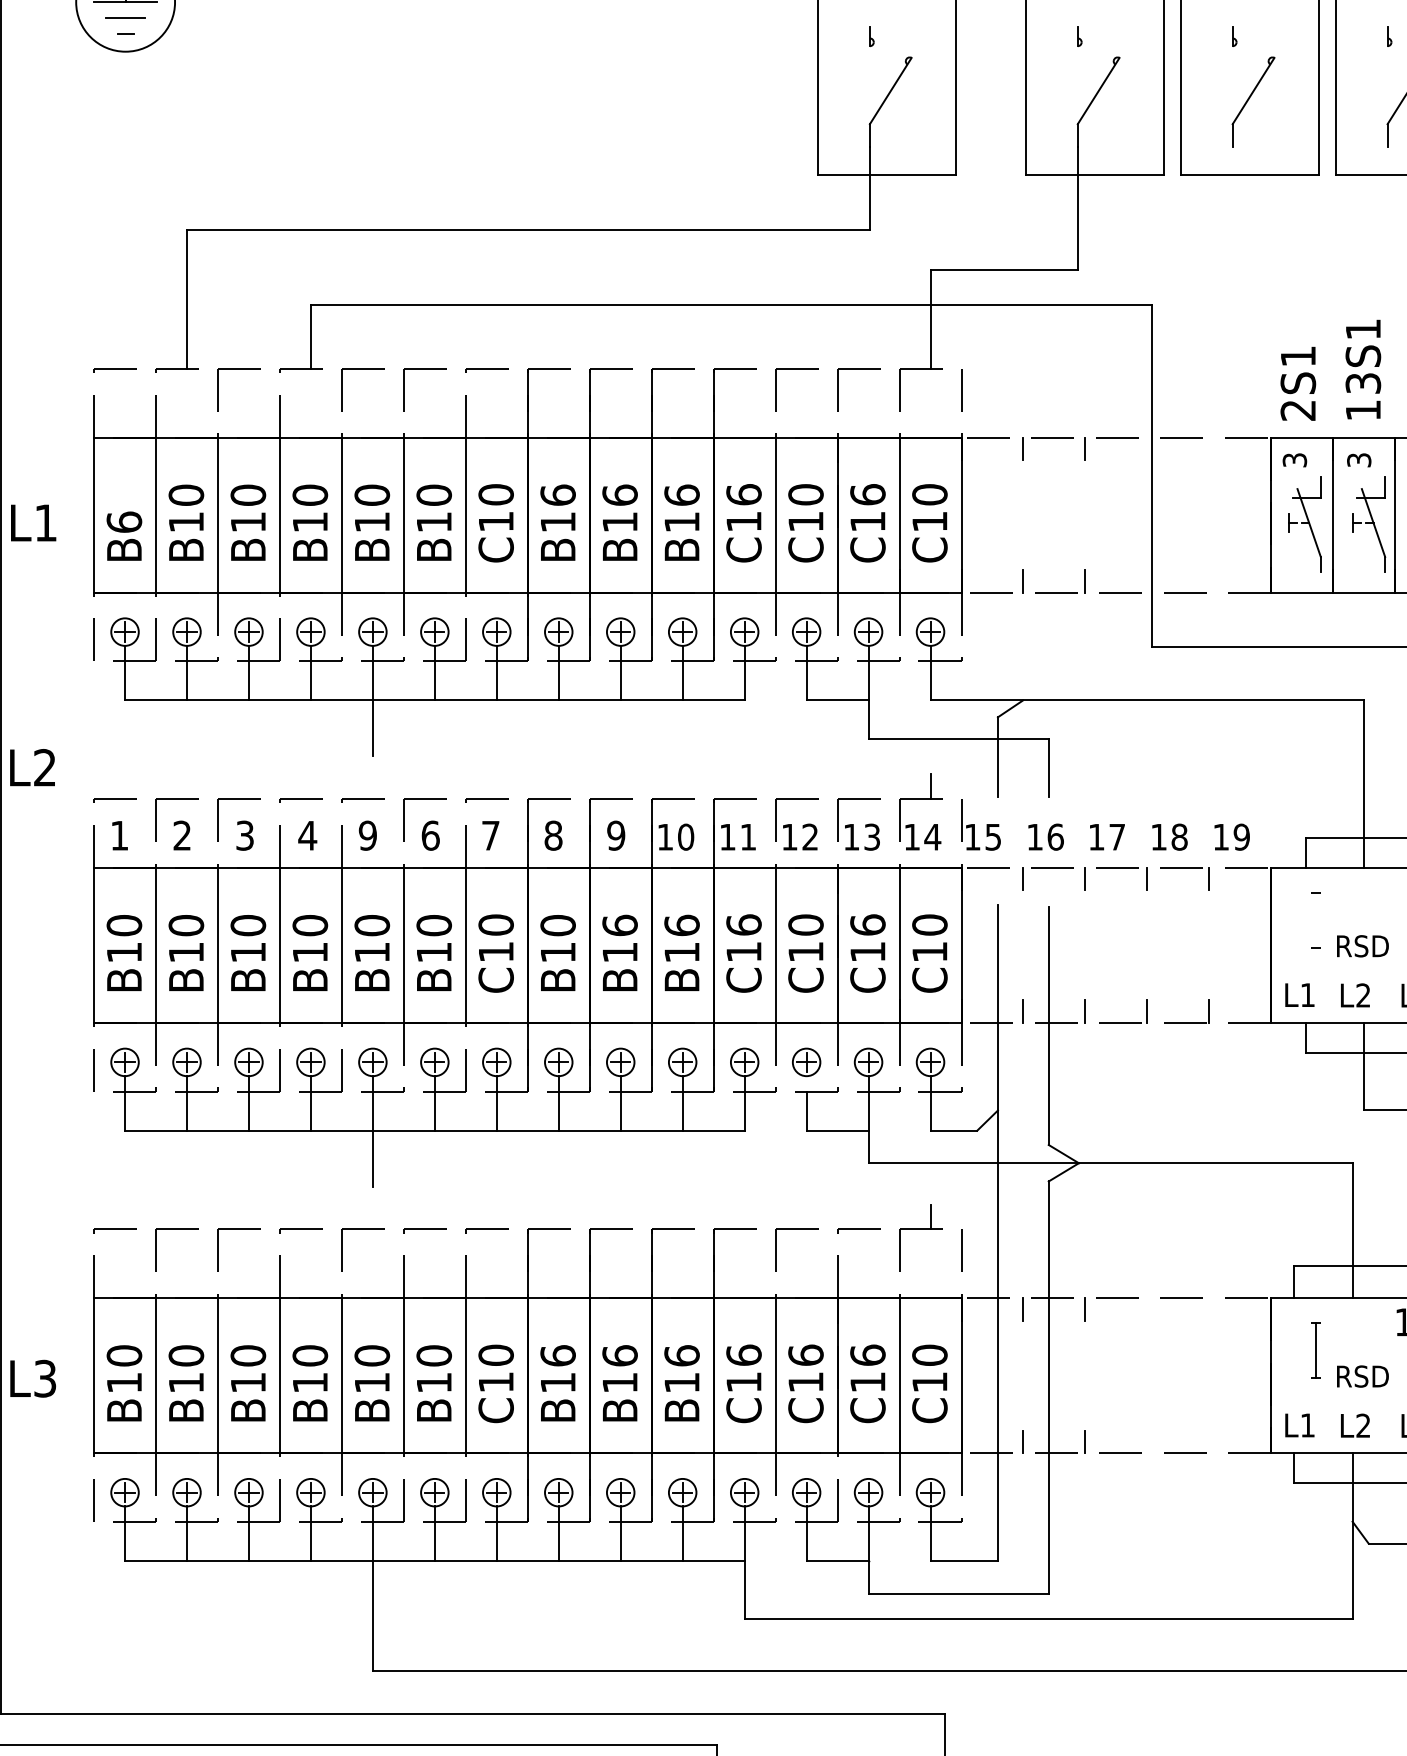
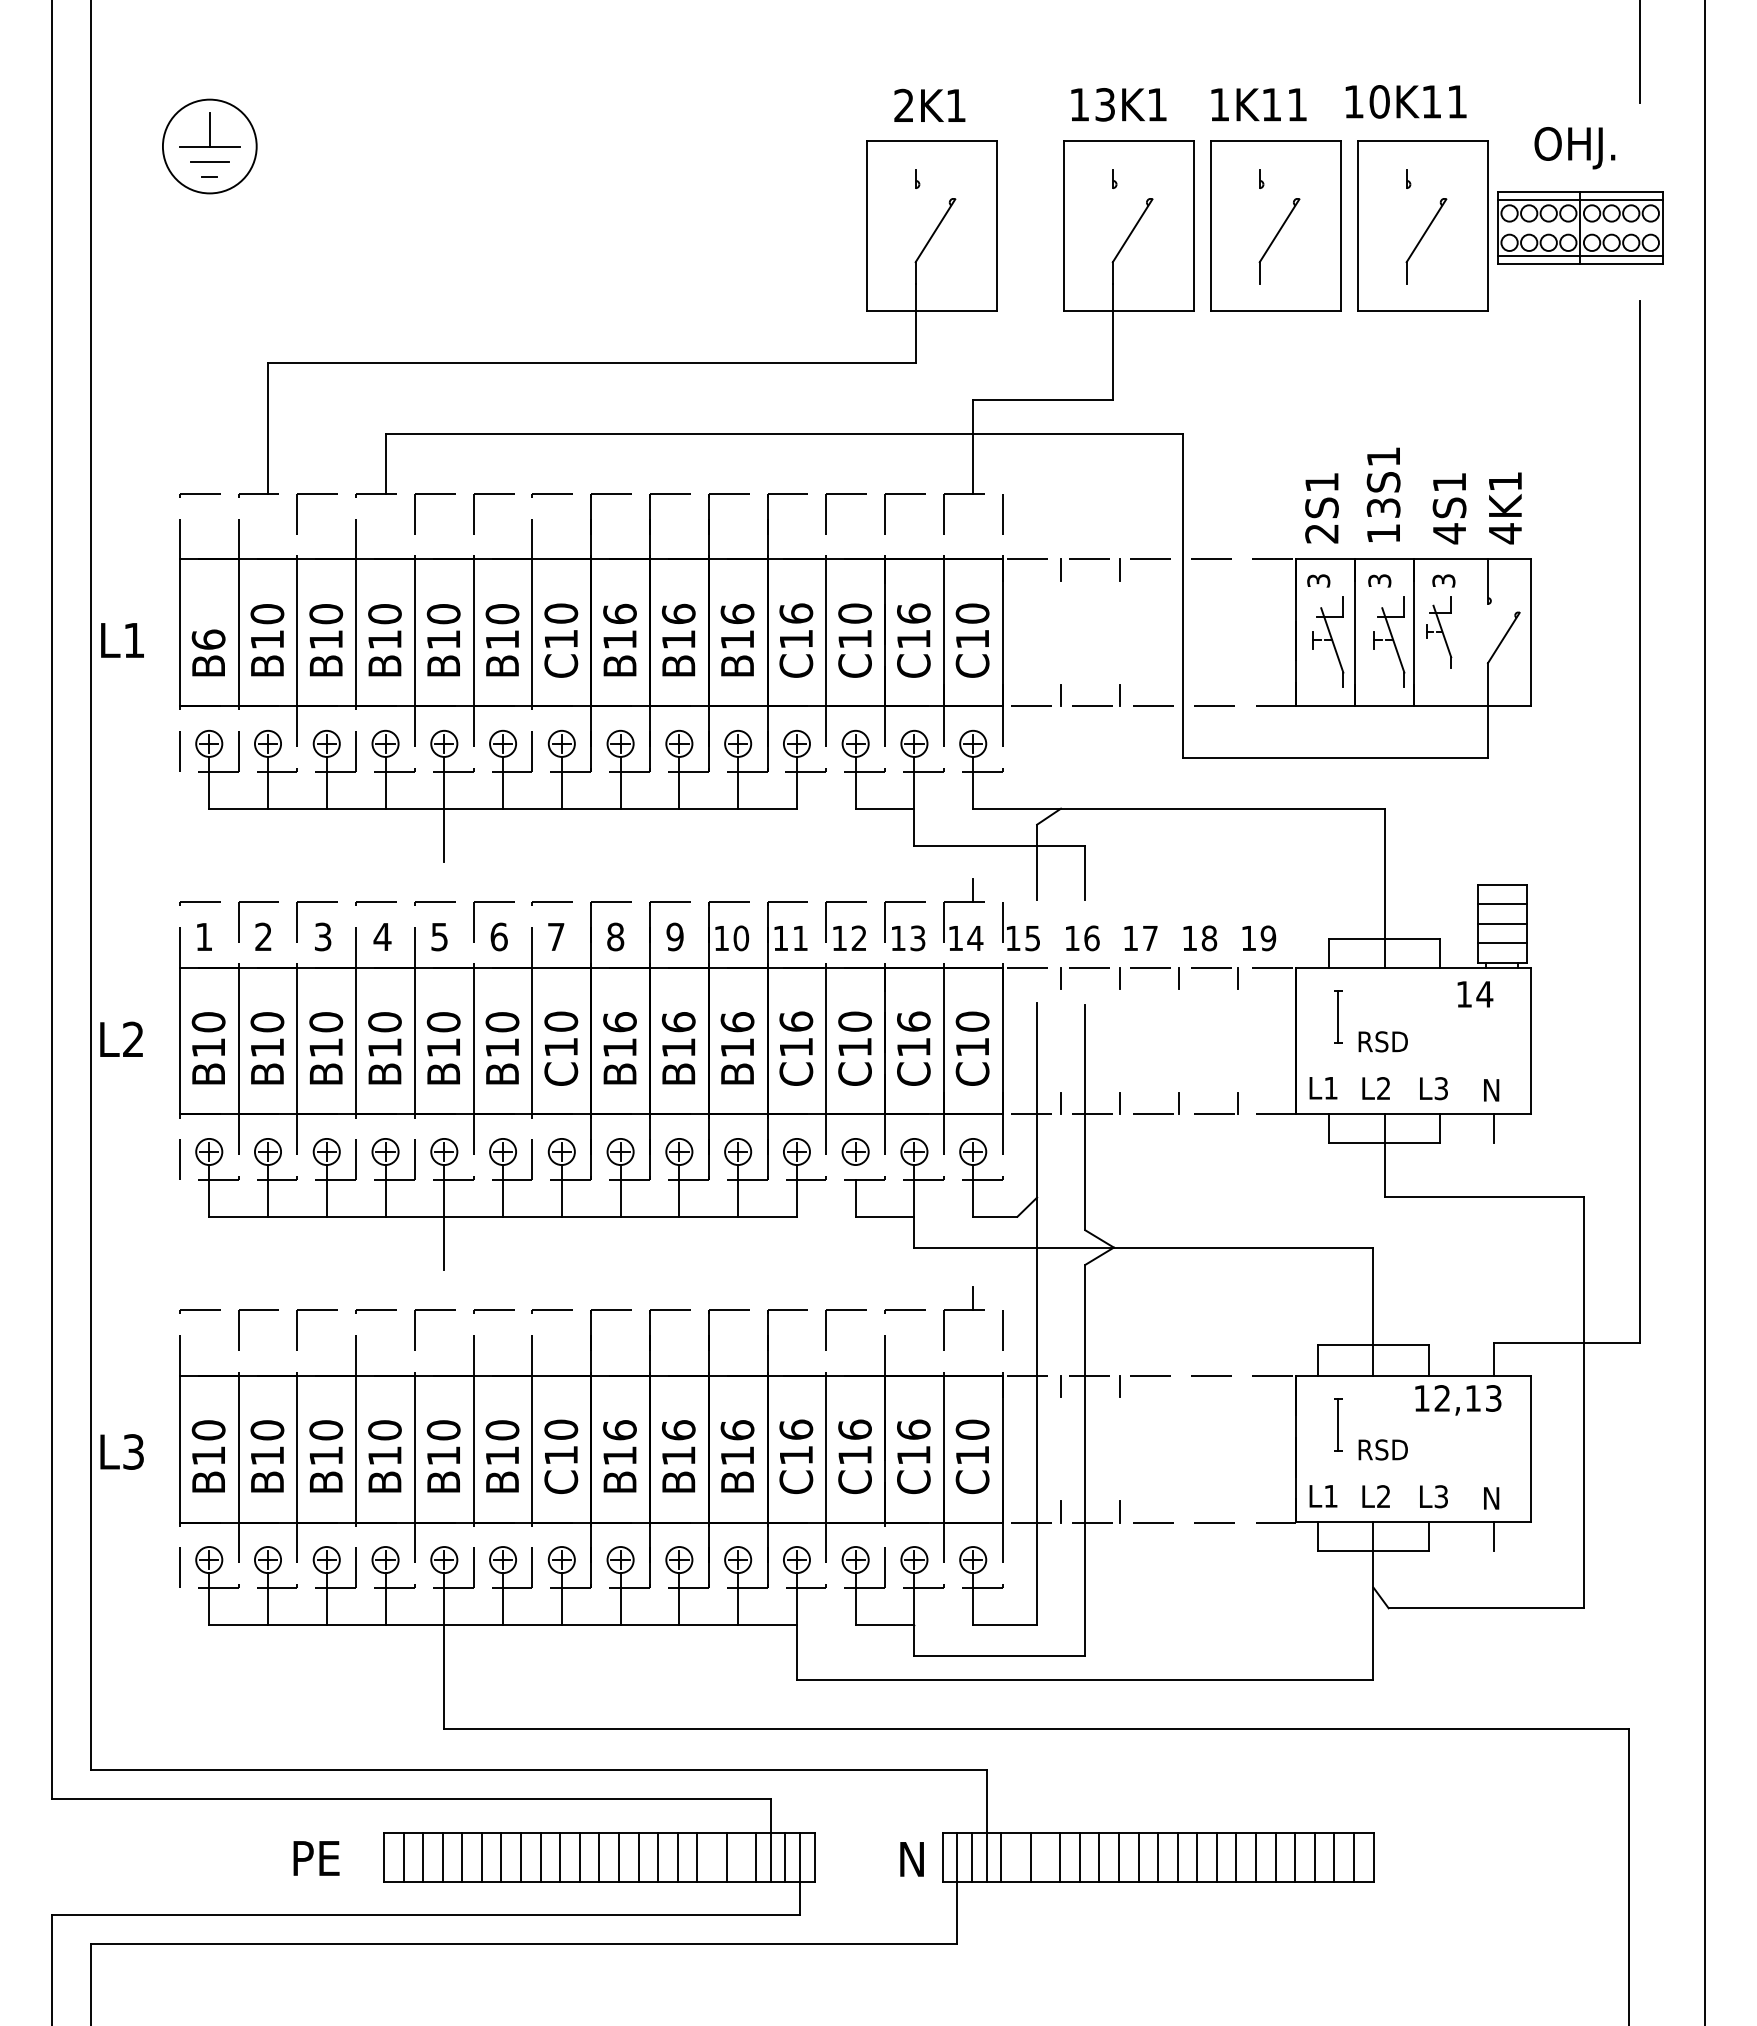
text: (32, 766) -> (121, 1038), moved
text: (367, 835) -> (439, 936), 9 -> 5
line: (1315, 920) -> (1338, 1017), added
text: (557, 925) -> (619, 1022), B10 -> B16

